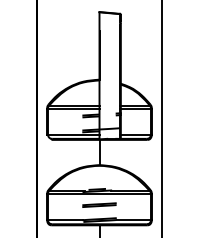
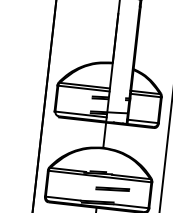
line: (99, 204) -> (112, 188), moved

